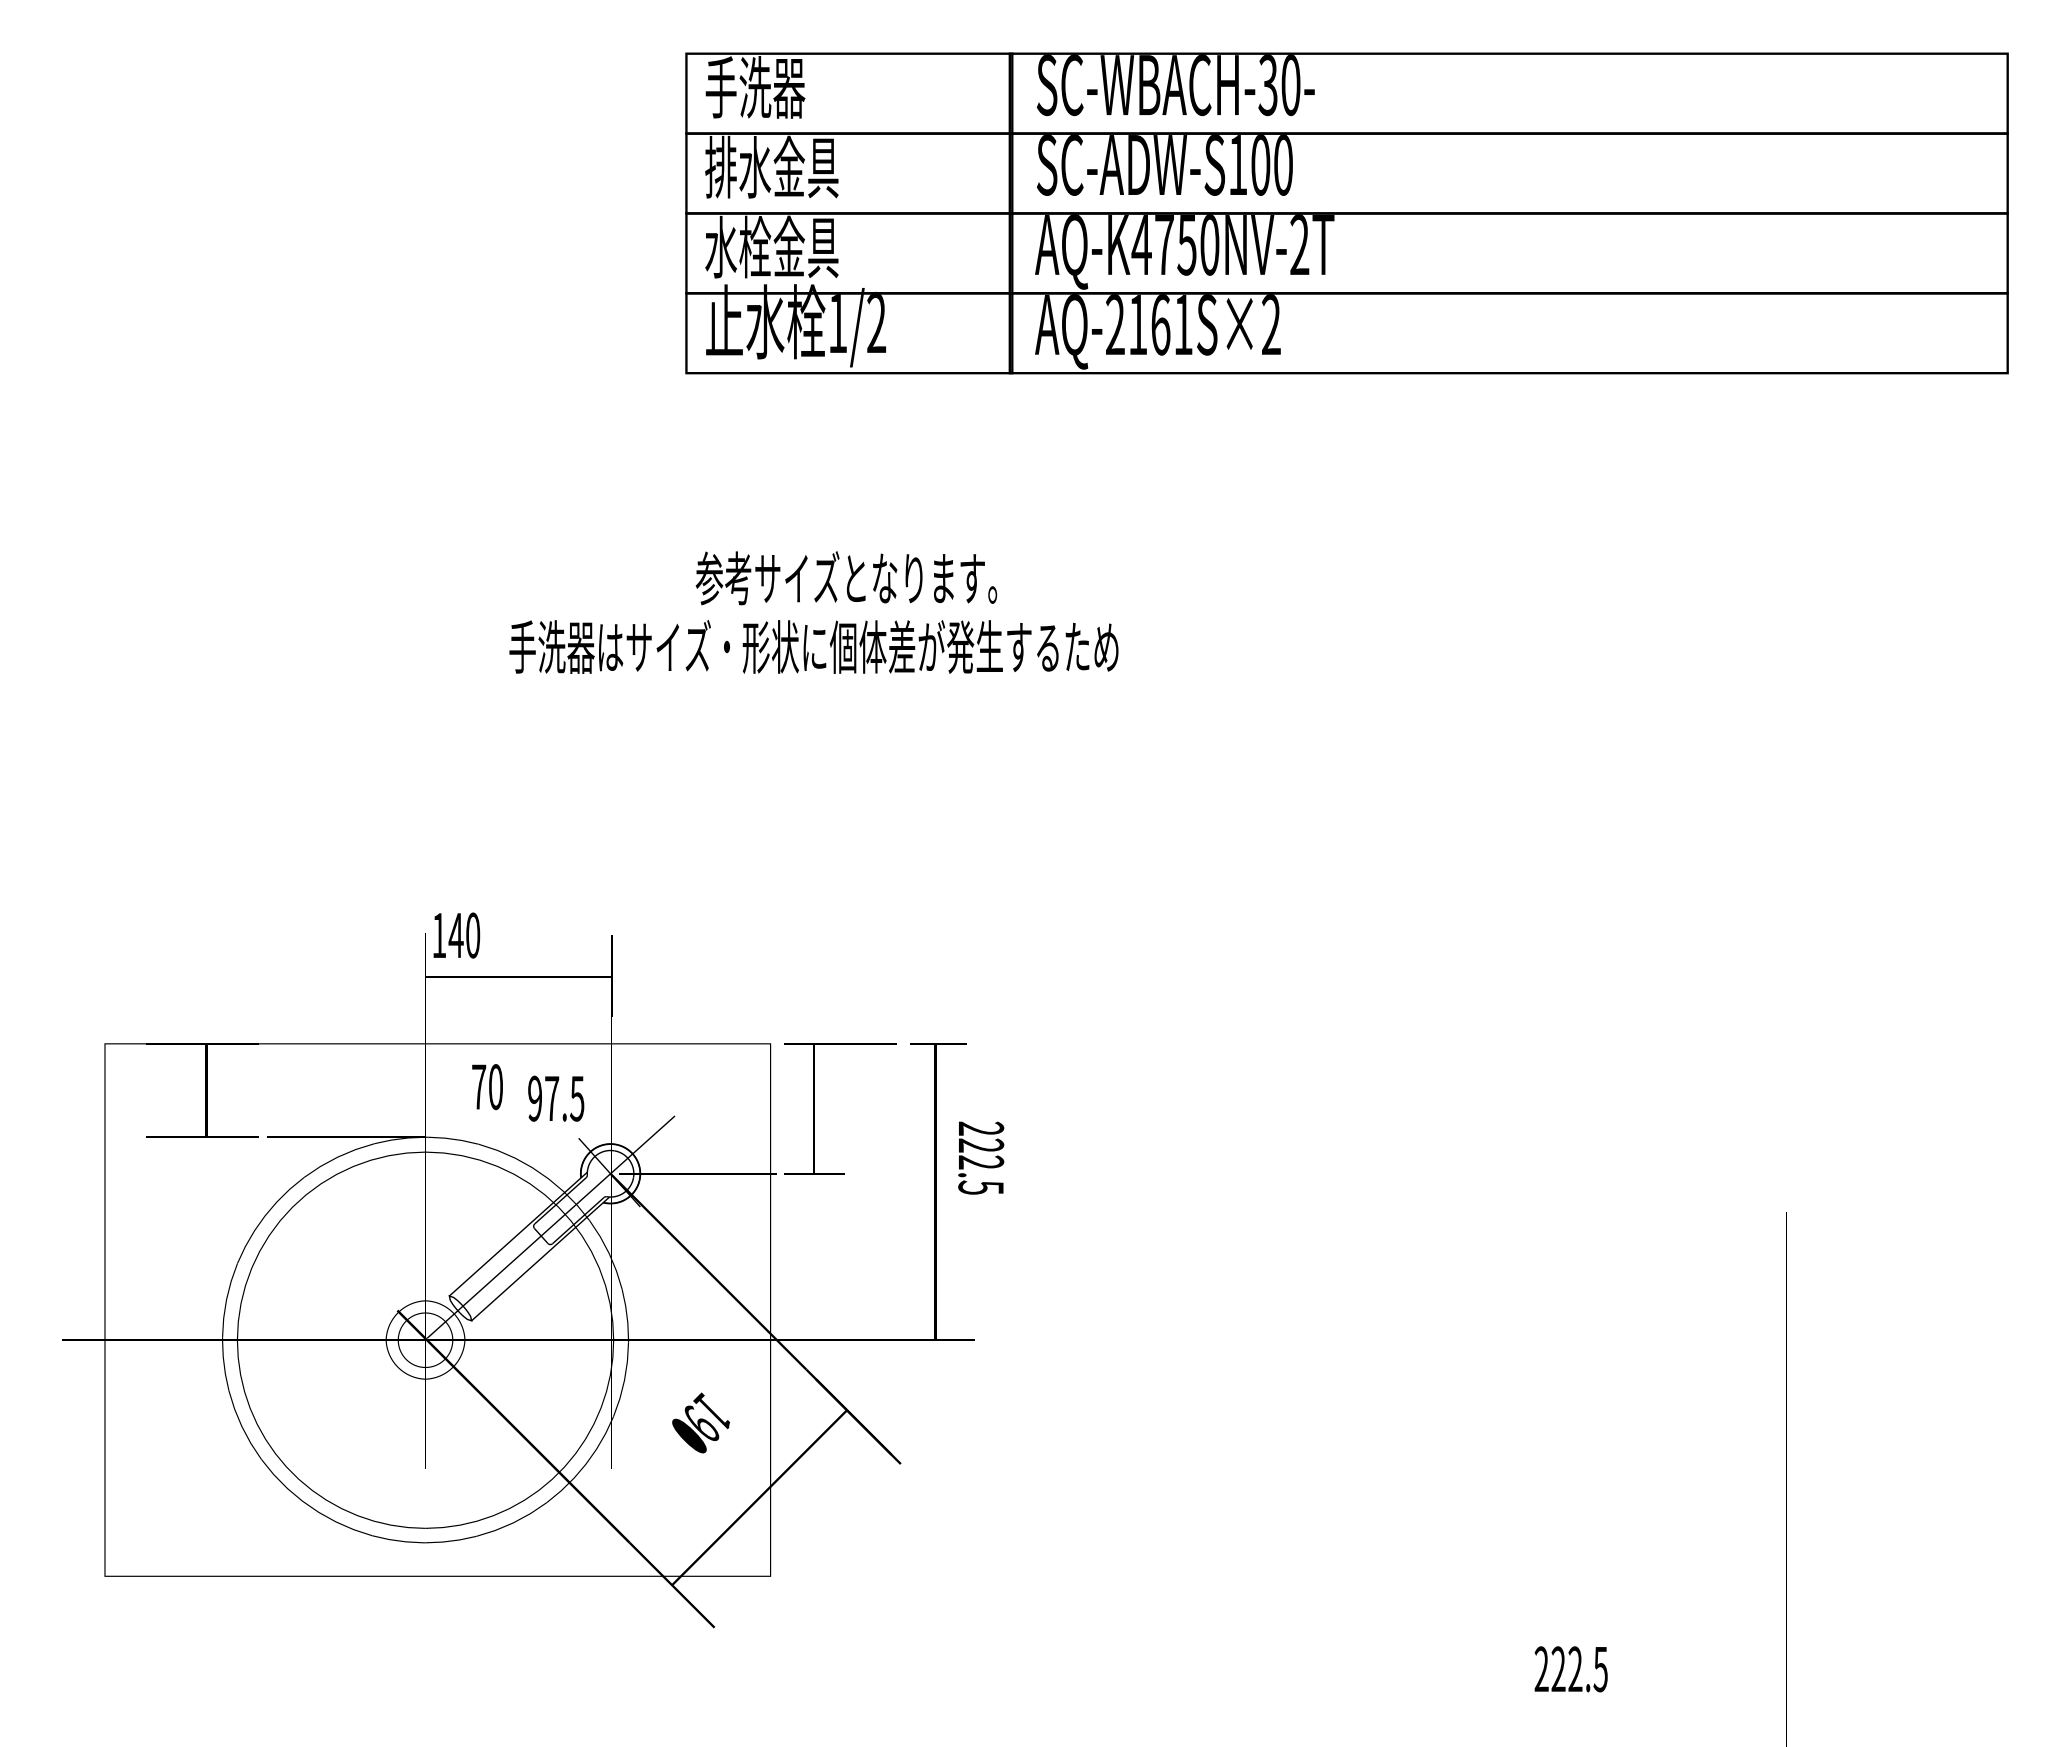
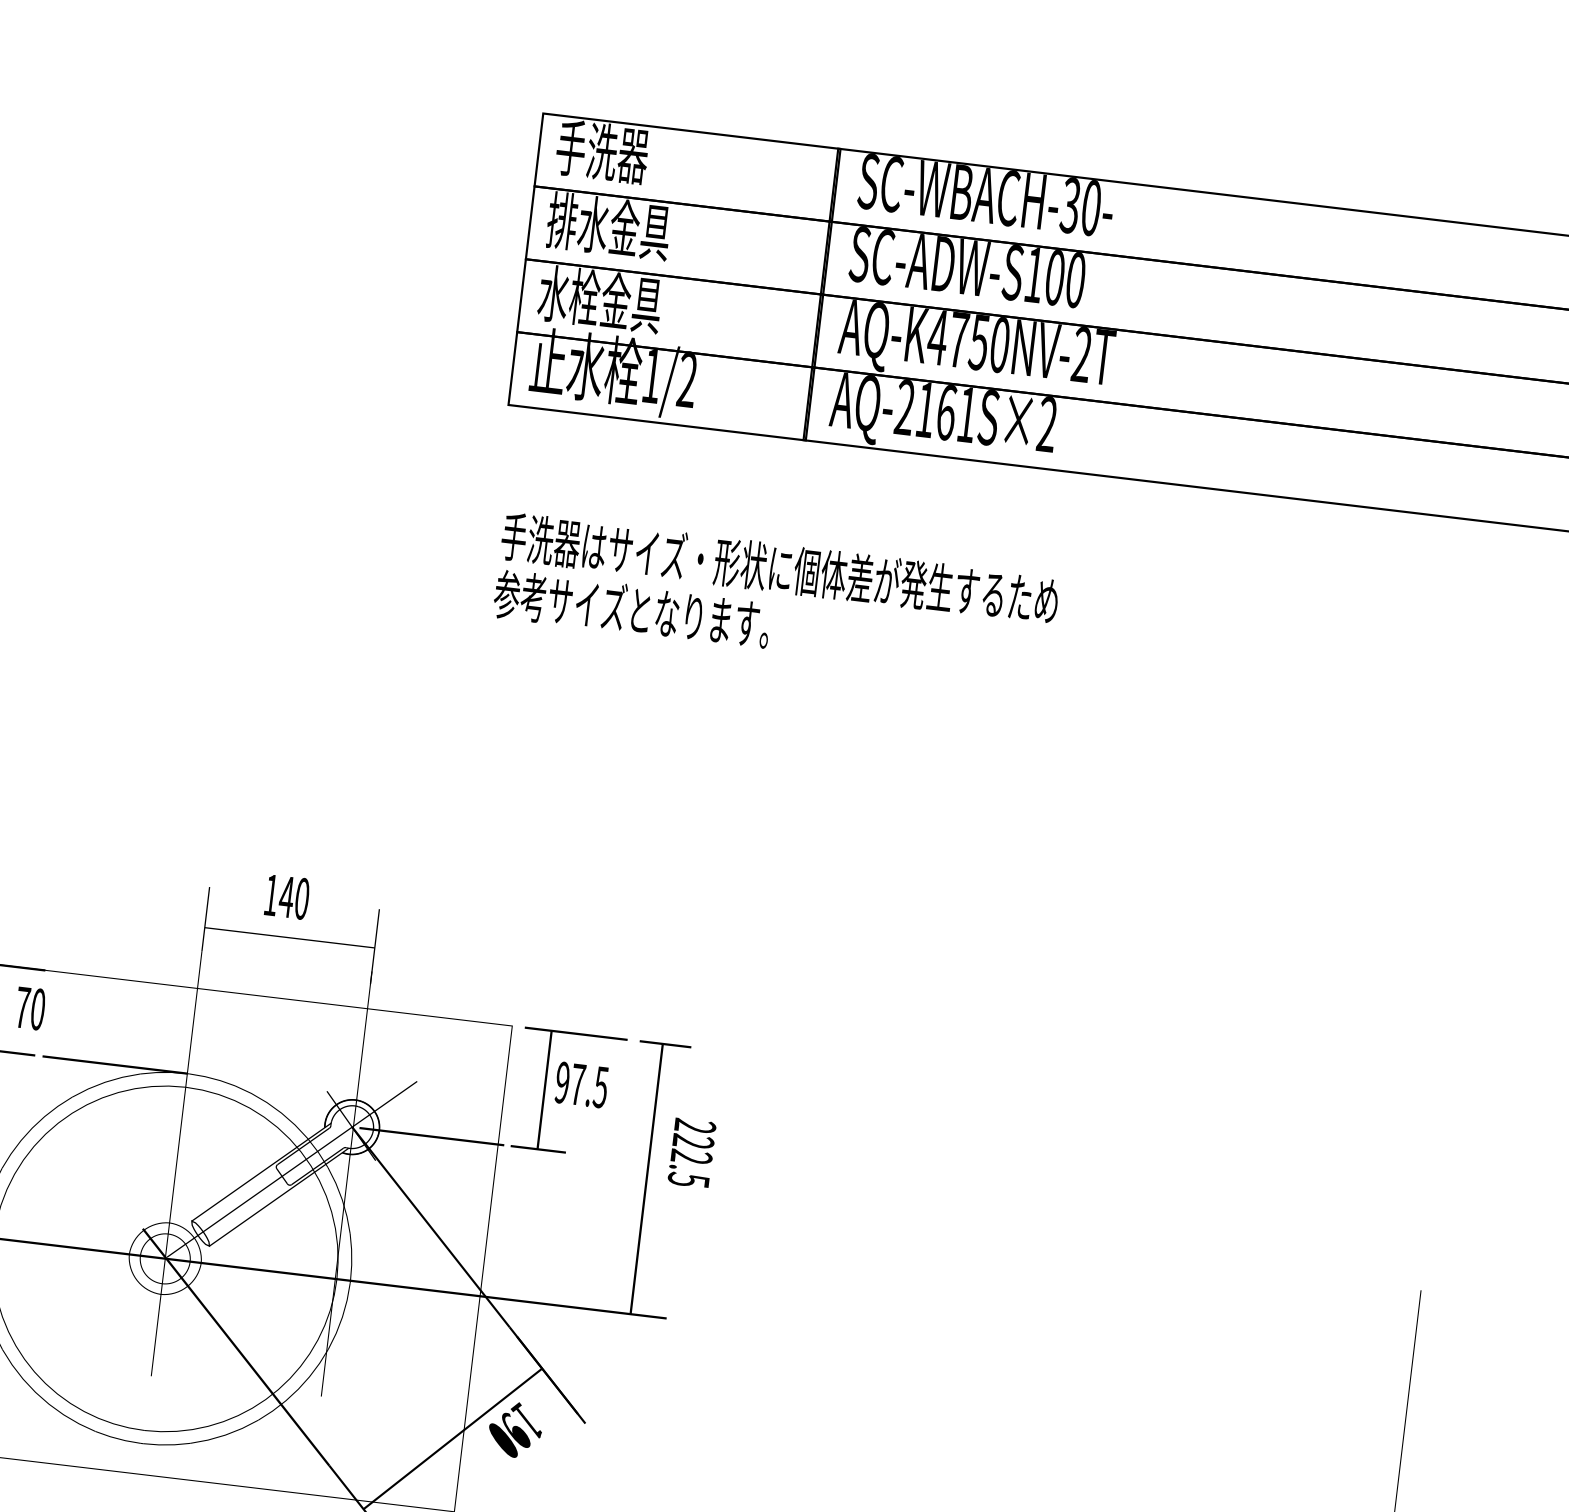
text: (813, 646) -> (779, 568), moved
text: (456, 935) -> (287, 897), moved
text: (487, 1087) -> (30, 1008), moved
text: (556, 1098) -> (582, 1084), moved
text: (700, 1422) -> (515, 1429), moved

